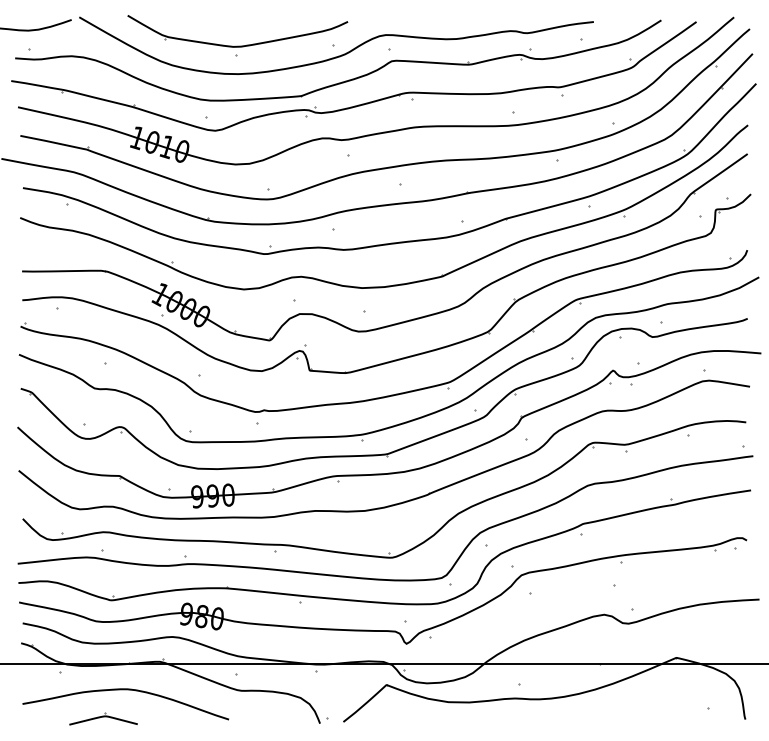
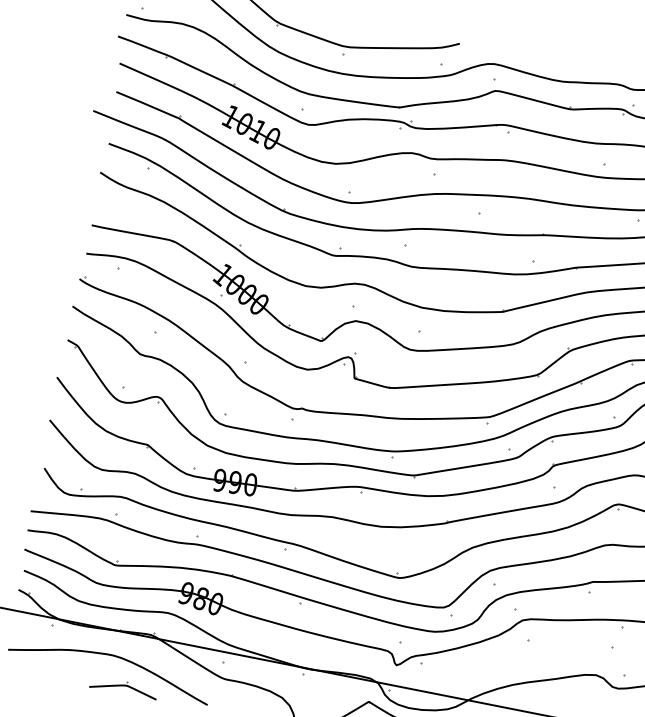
part: (103, 718) -> (123, 687), moved

